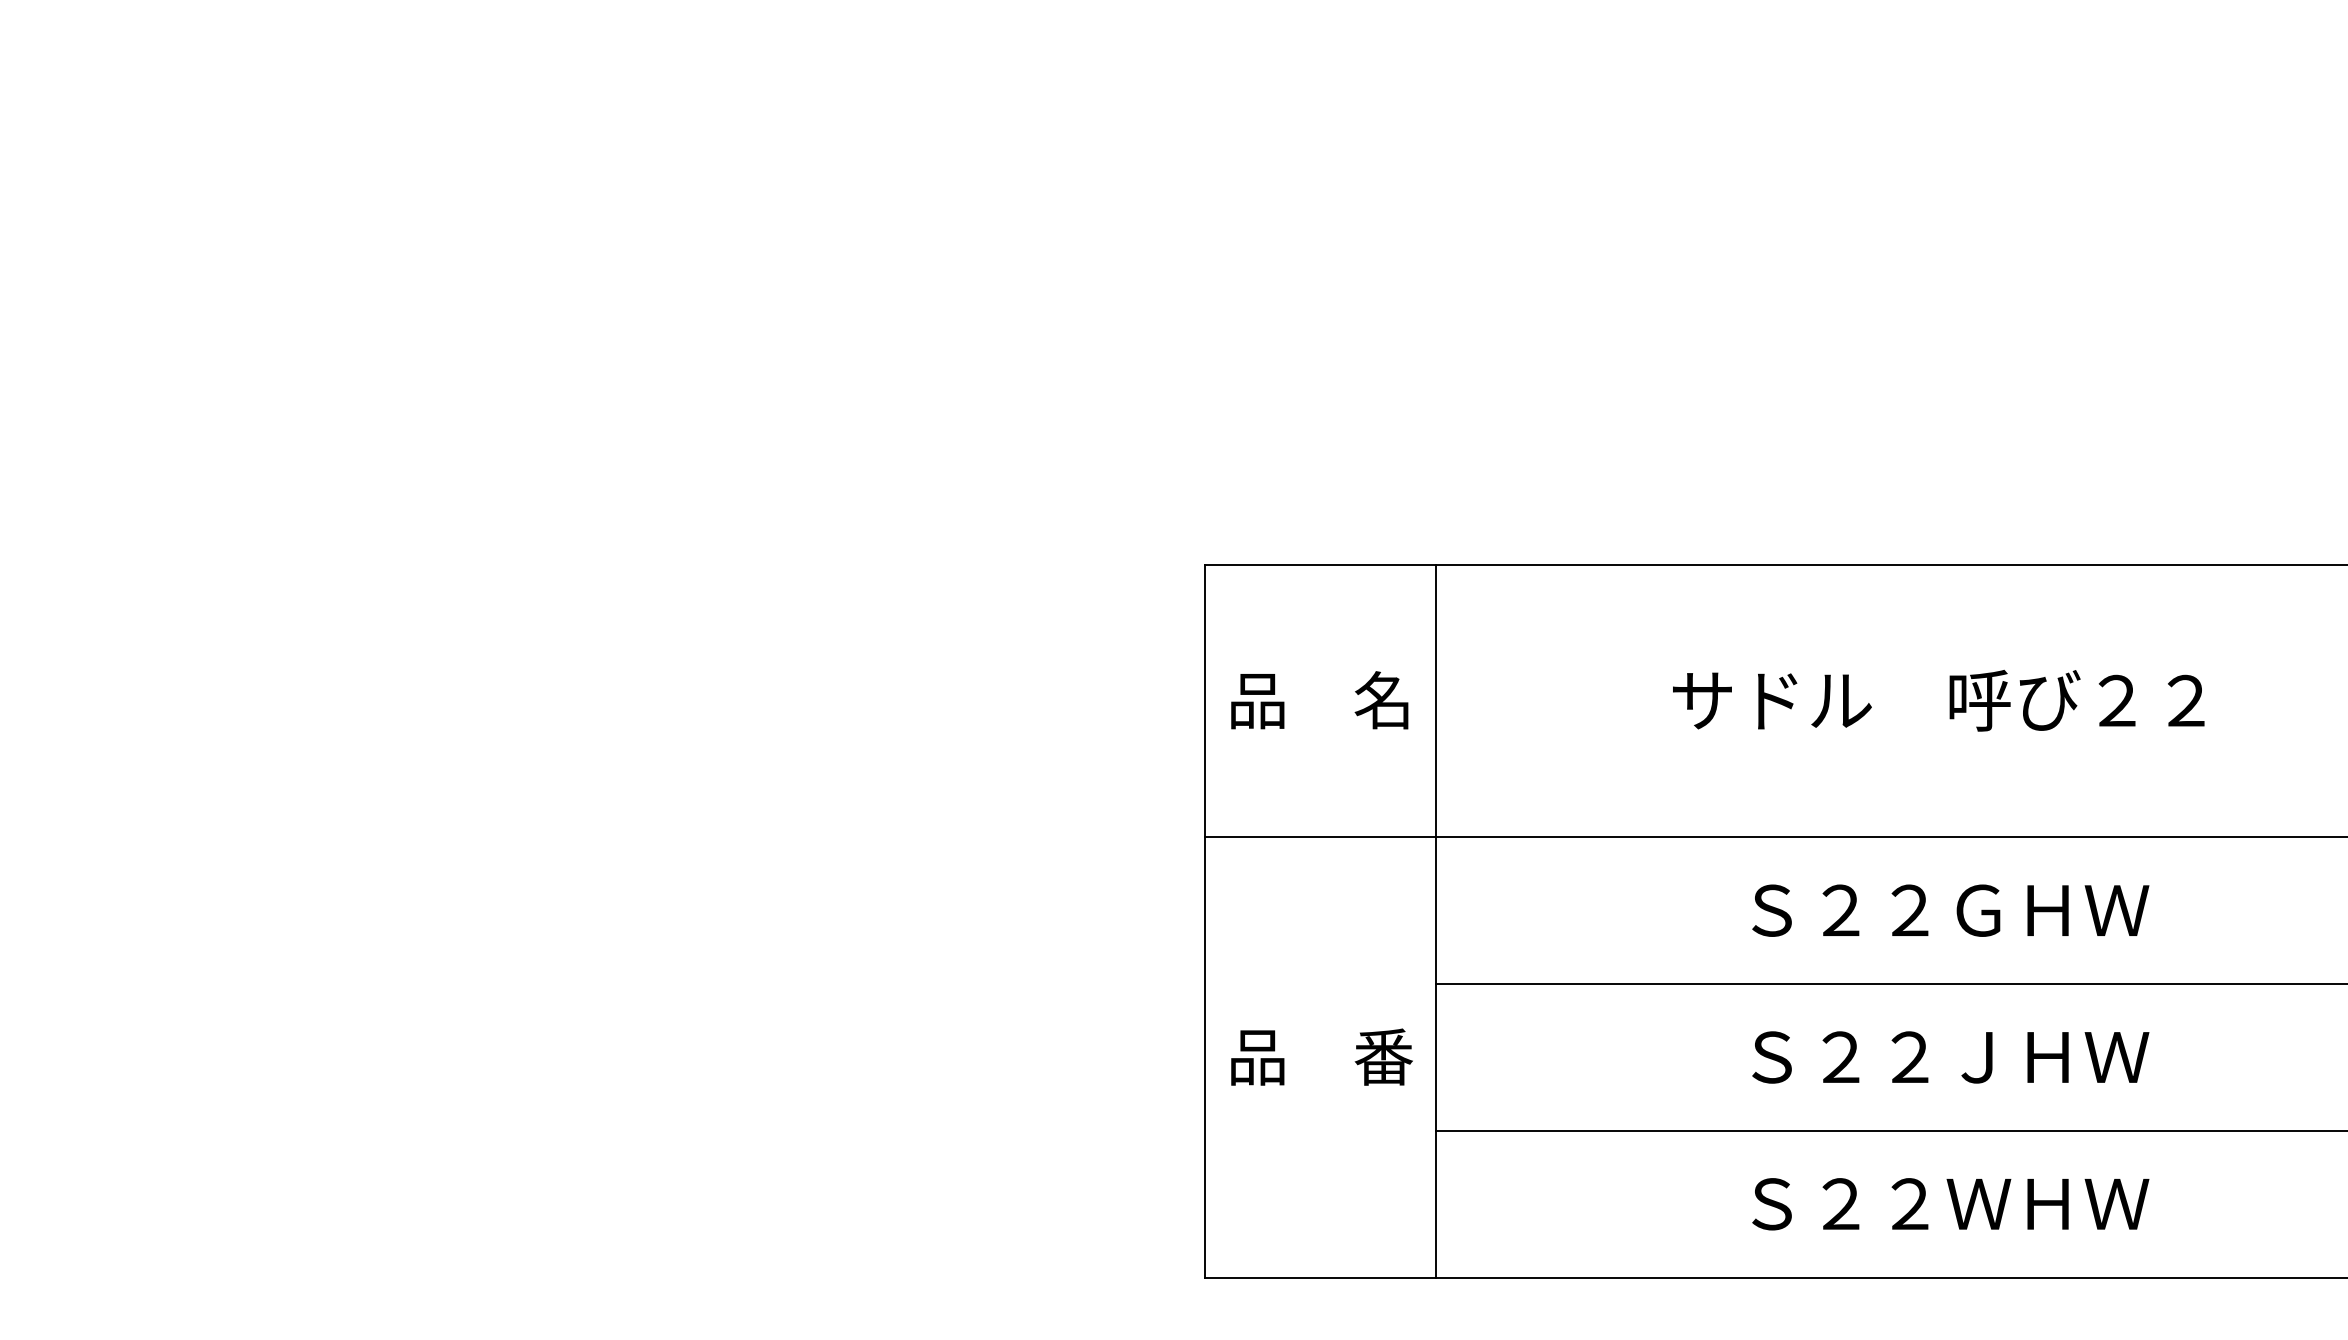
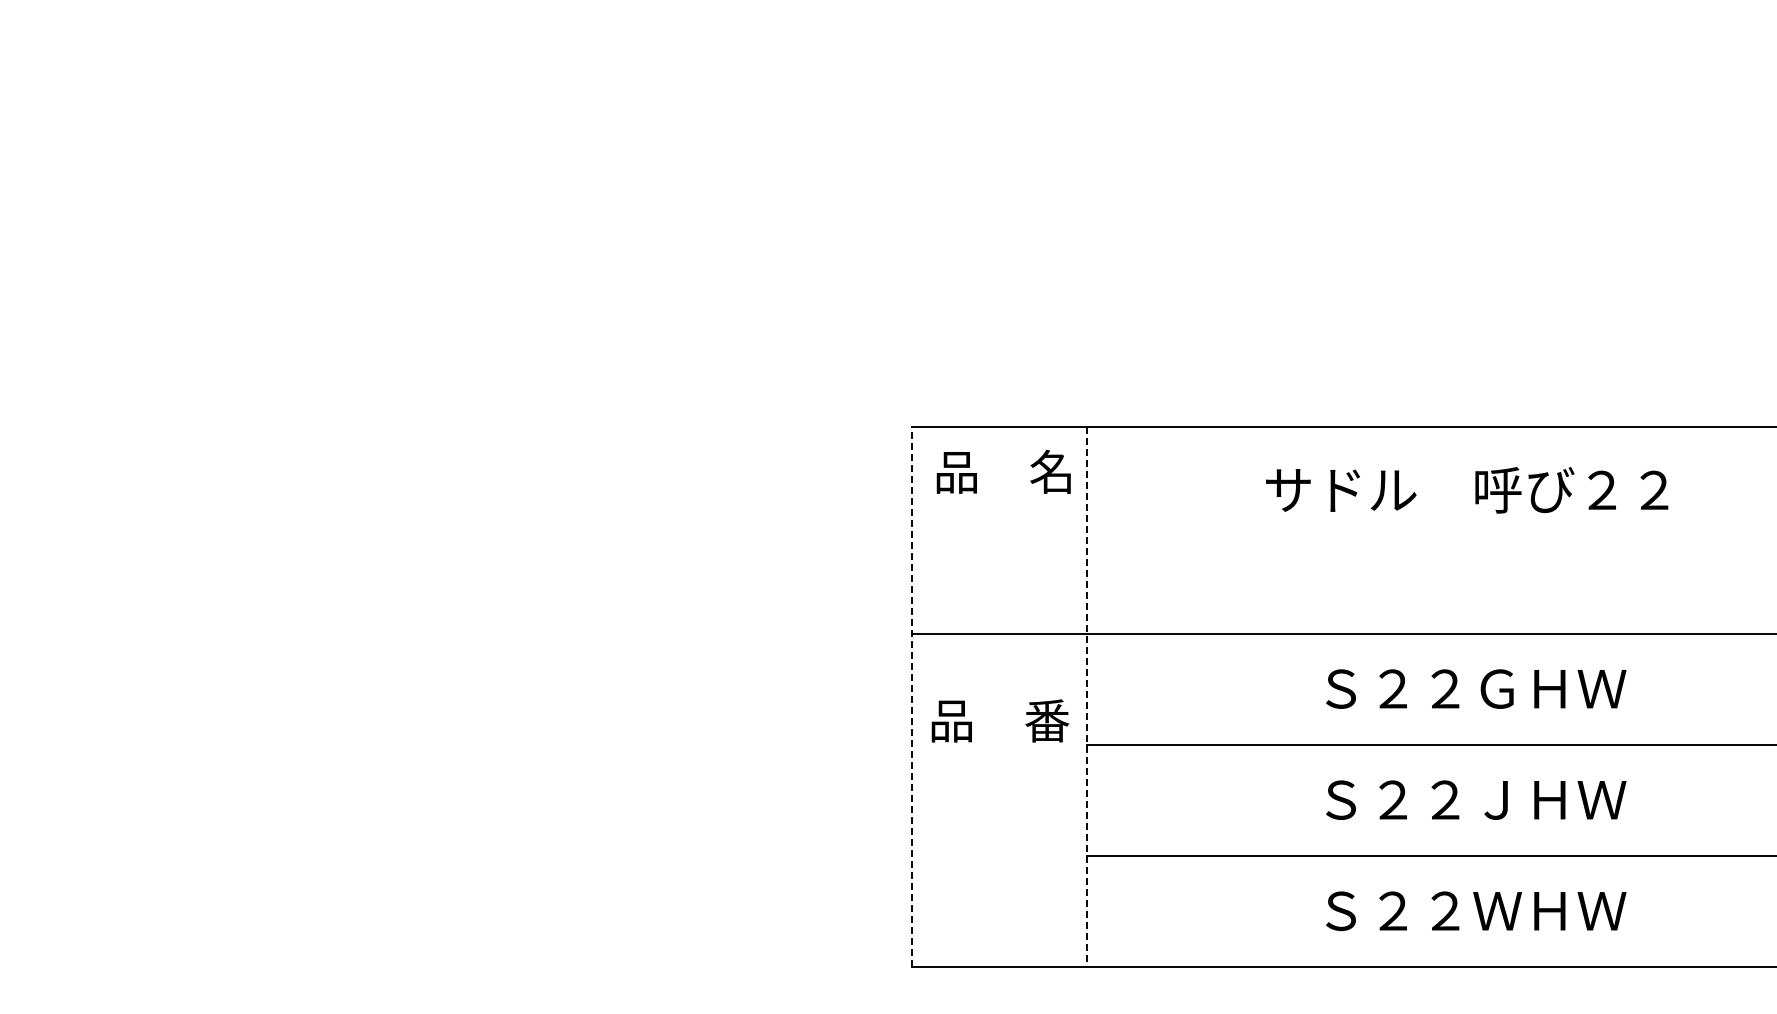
text: (1319, 699) -> (1003, 471), moved
text: (1939, 701) -> (1467, 490), moved
line: (1205, 921) -> (912, 697), solid -> dashed
line: (1435, 921) -> (1086, 697), solid -> dashed
text: (1322, 1056) -> (1000, 720), moved

